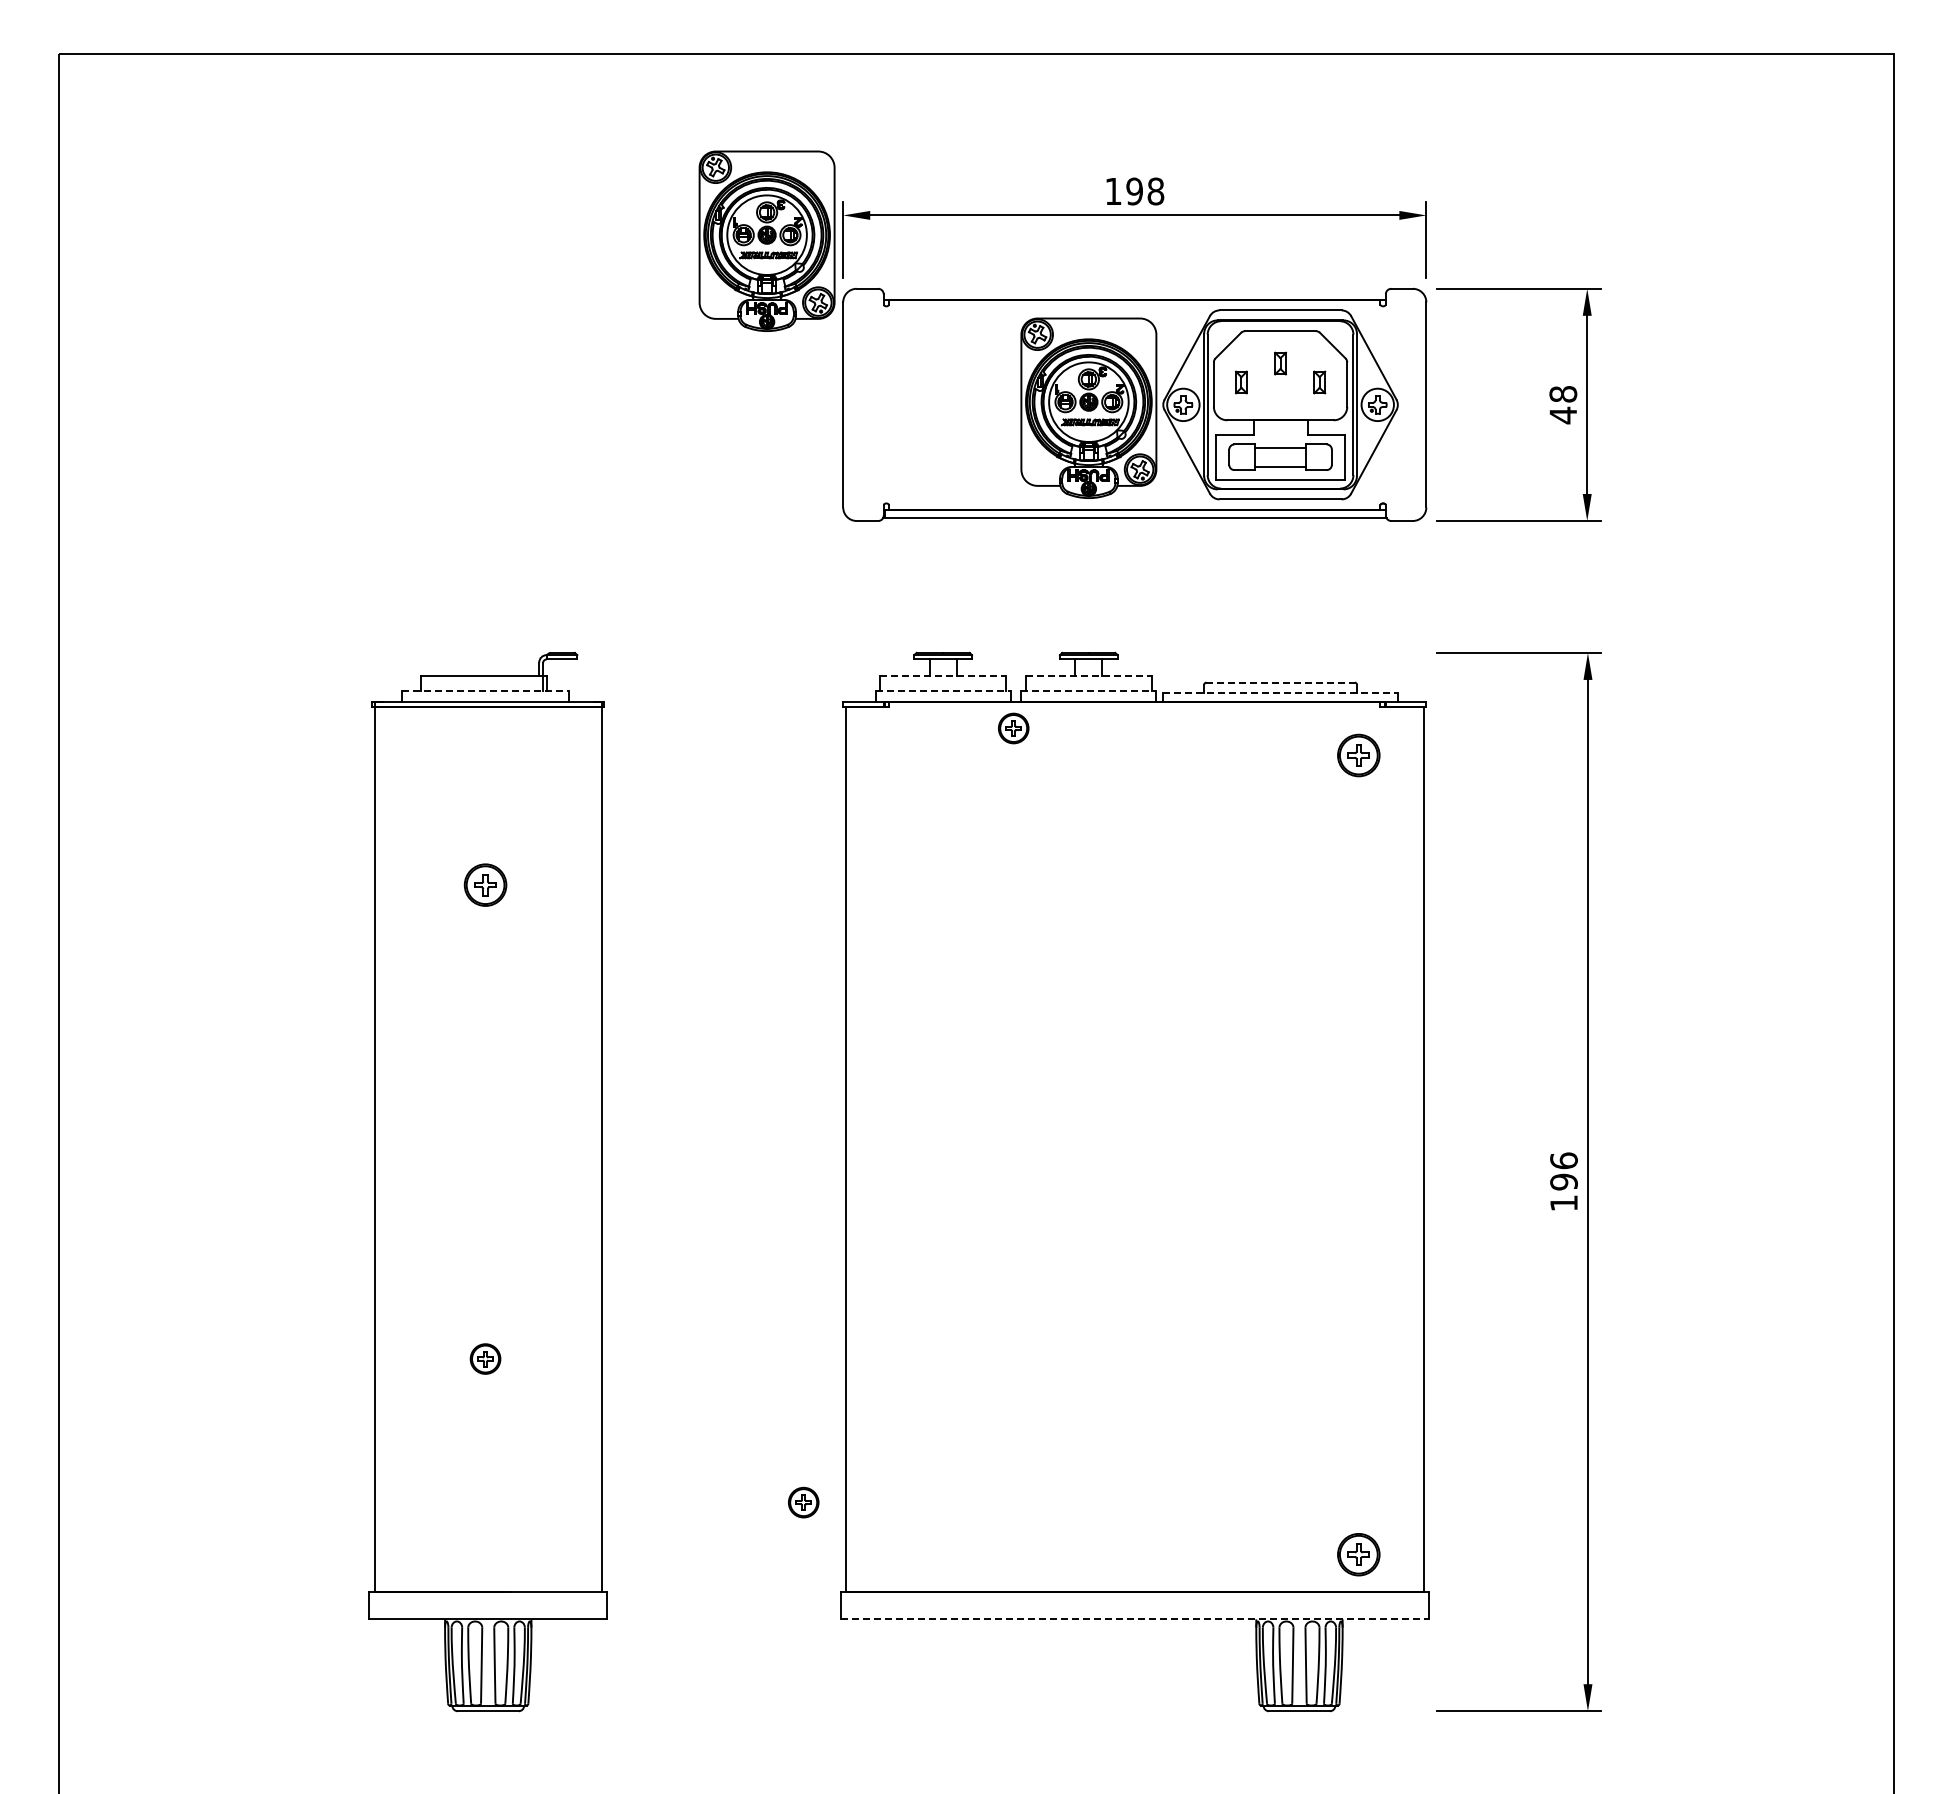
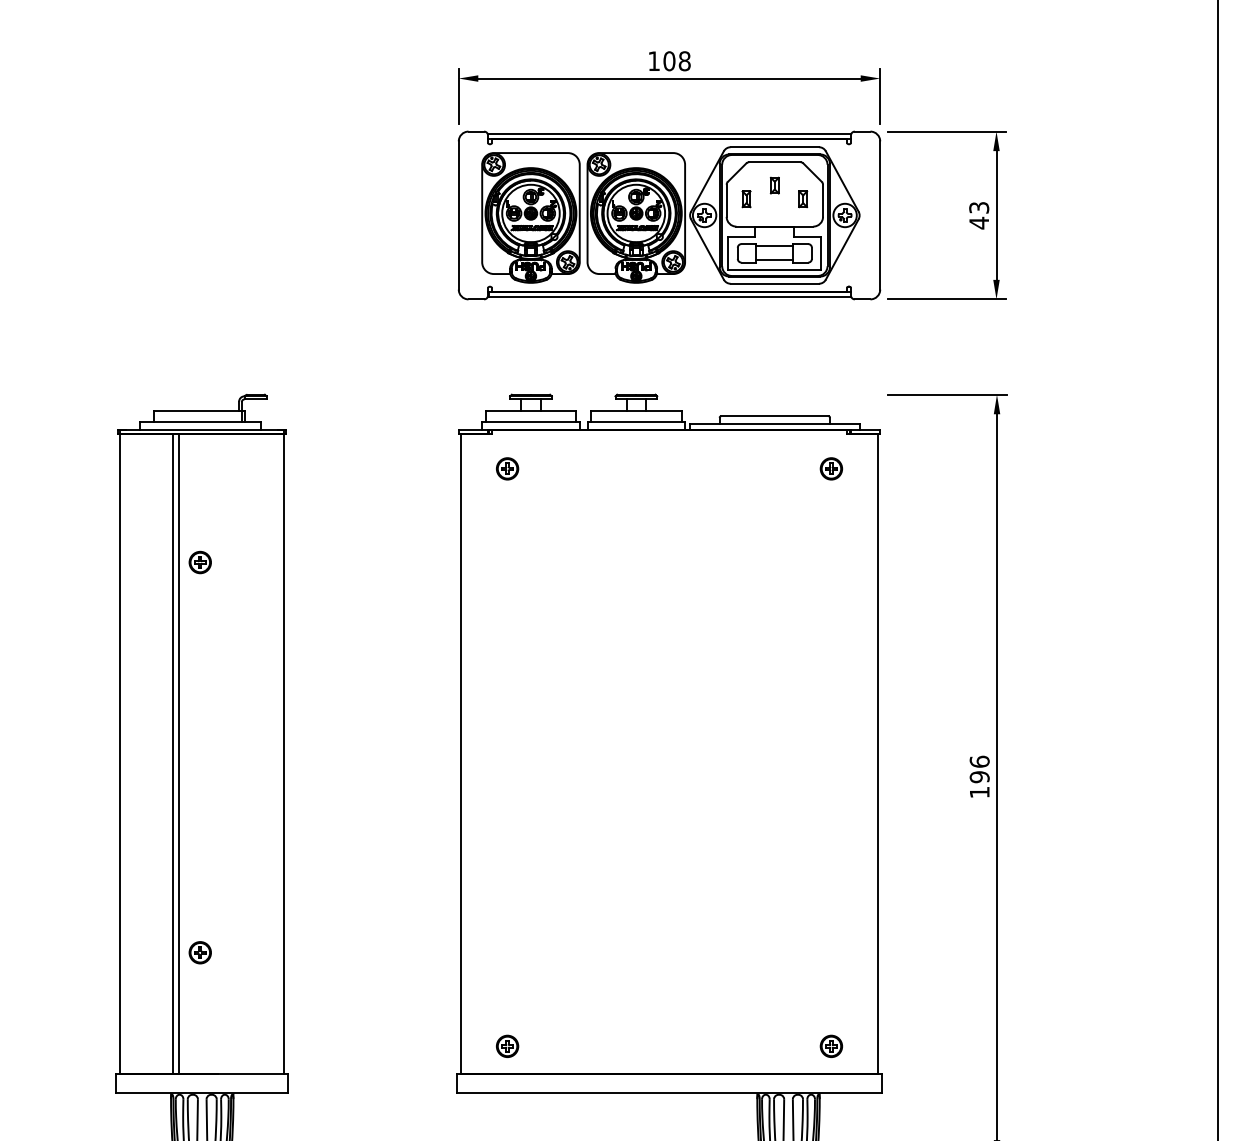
text: (1134, 191) -> (669, 61), 198 -> 108
part: (766, 240) -> (530, 217), moved
line: (1134, 291) -> (669, 133), added
text: (1563, 394) -> (979, 207), 48 -> 43
line: (943, 675) -> (531, 411), dashed -> solid
line: (1088, 675) -> (636, 411), dashed -> solid
line: (1281, 682) -> (775, 416), dashed -> solid
line: (485, 690) -> (200, 421), dashed -> solid
line: (943, 690) -> (531, 421), dashed -> solid
line: (1089, 690) -> (636, 421), dashed -> solid
line: (1281, 693) -> (775, 424), dashed -> solid
part: (1013, 728) -> (507, 468), moved
part: (1358, 755) -> (831, 468), size x0.71
part: (485, 884) -> (200, 562), size x0.71
line: (447, 1149) -> (172, 753), added
line: (455, 1149) -> (178, 753), added
part: (485, 1358) -> (200, 952), moved
part: (803, 1502) -> (507, 1046), moved
part: (1358, 1554) -> (831, 1046), size x0.71
line: (1135, 1619) -> (670, 1093), dashed -> solid

